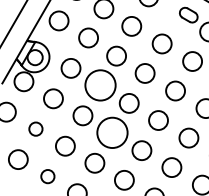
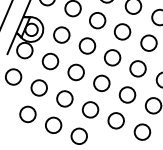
circle: (100, 84) -> (87, 45), size x0.62
circle: (35, 128) -> (38, 87), size x1.43
circle: (112, 132) -> (101, 83), size x0.62
circle: (47, 176) -> (53, 125), size x1.43

